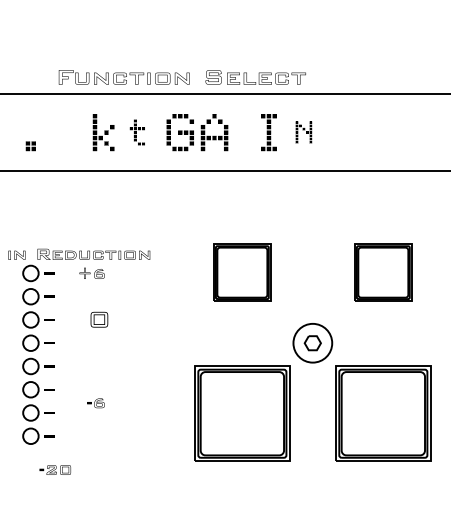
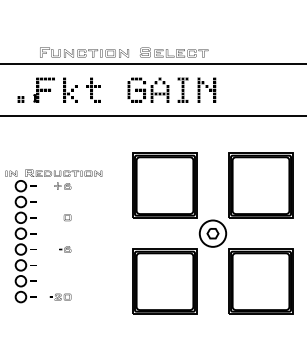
part: (64, 131) -> (43, 89), added
part: (137, 131) -> (93, 89), size x1.43
part: (197, 131) -> (148, 89), moved
part: (303, 131) -> (206, 89), size x1.67
part: (241, 272) -> (164, 185), size x1.67
part: (382, 272) -> (260, 185), size x1.67
part: (99, 319) -> (67, 217), size x0.62
part: (96, 403) -> (65, 249), moved
part: (55, 469) -> (60, 296), moved

